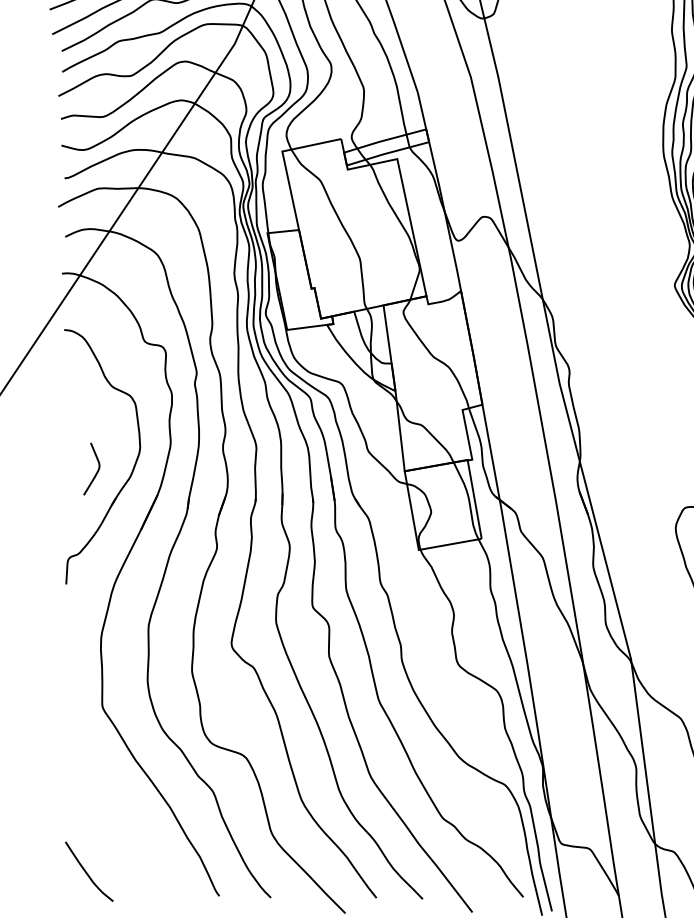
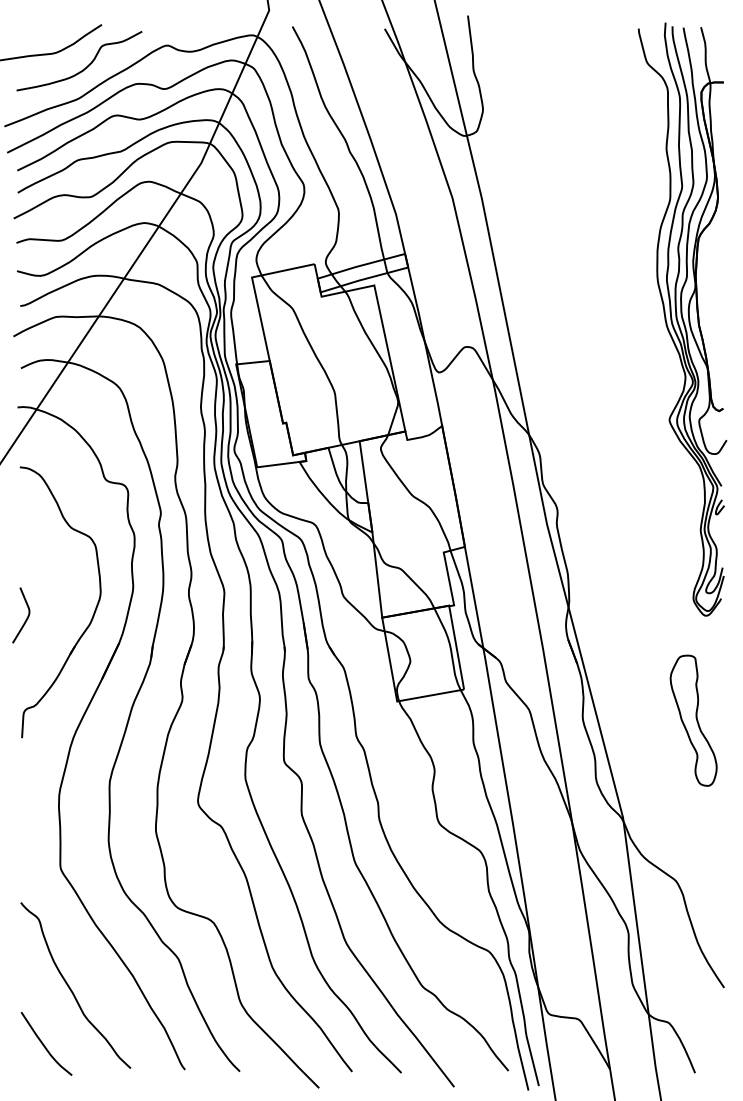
curve: (95, 472) -> (25, 619), moved
curve: (111, 818) -> (70, 987), added

